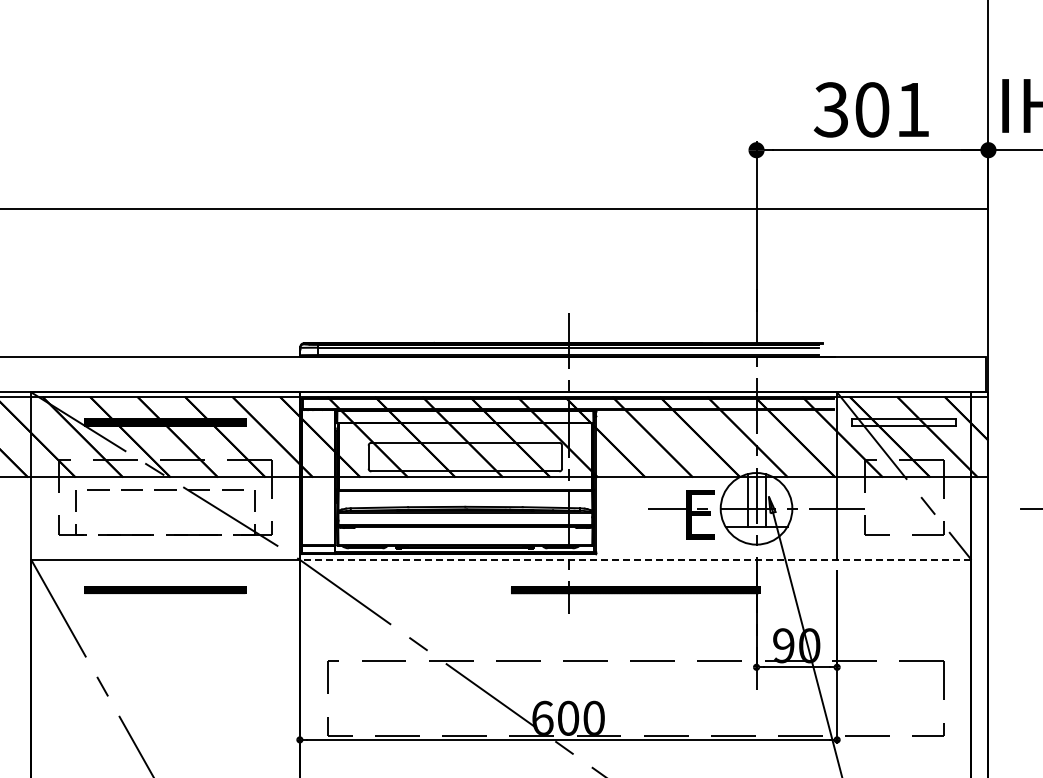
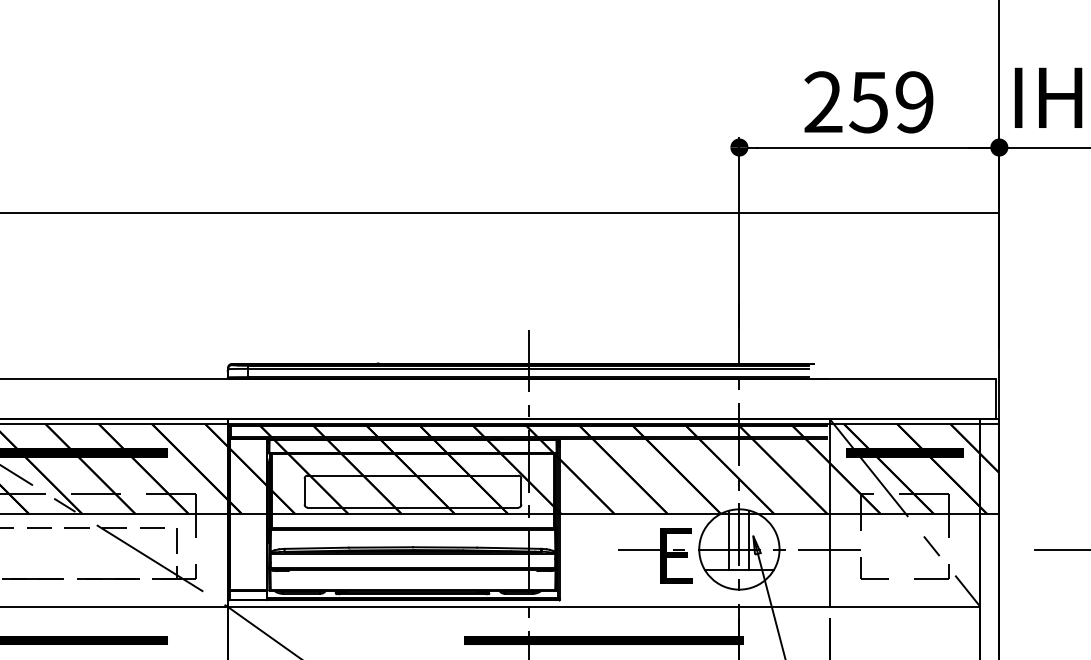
text: (871, 109) -> (868, 101), 301 -> 259
hatch: (904, 422) -> (905, 452), added
line: (635, 559) -> (603, 606), dashed -> solid

